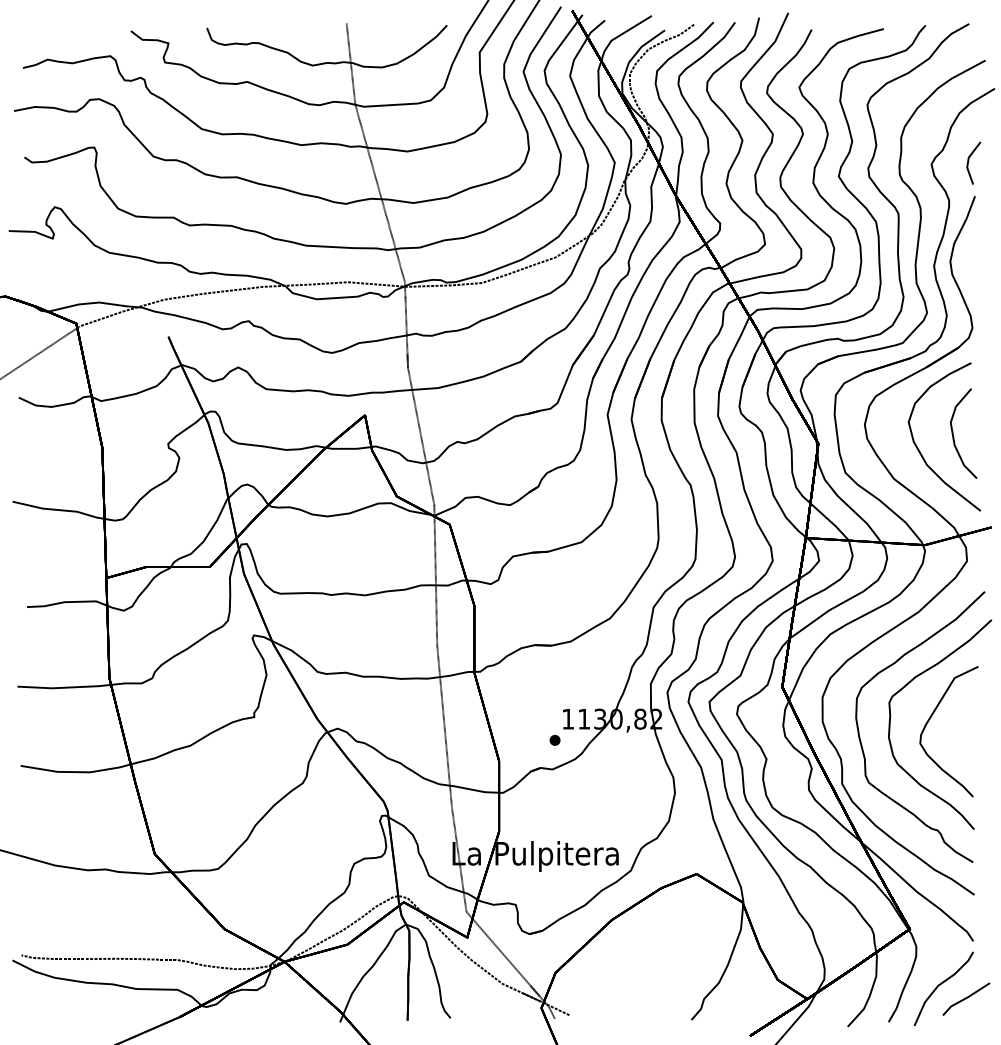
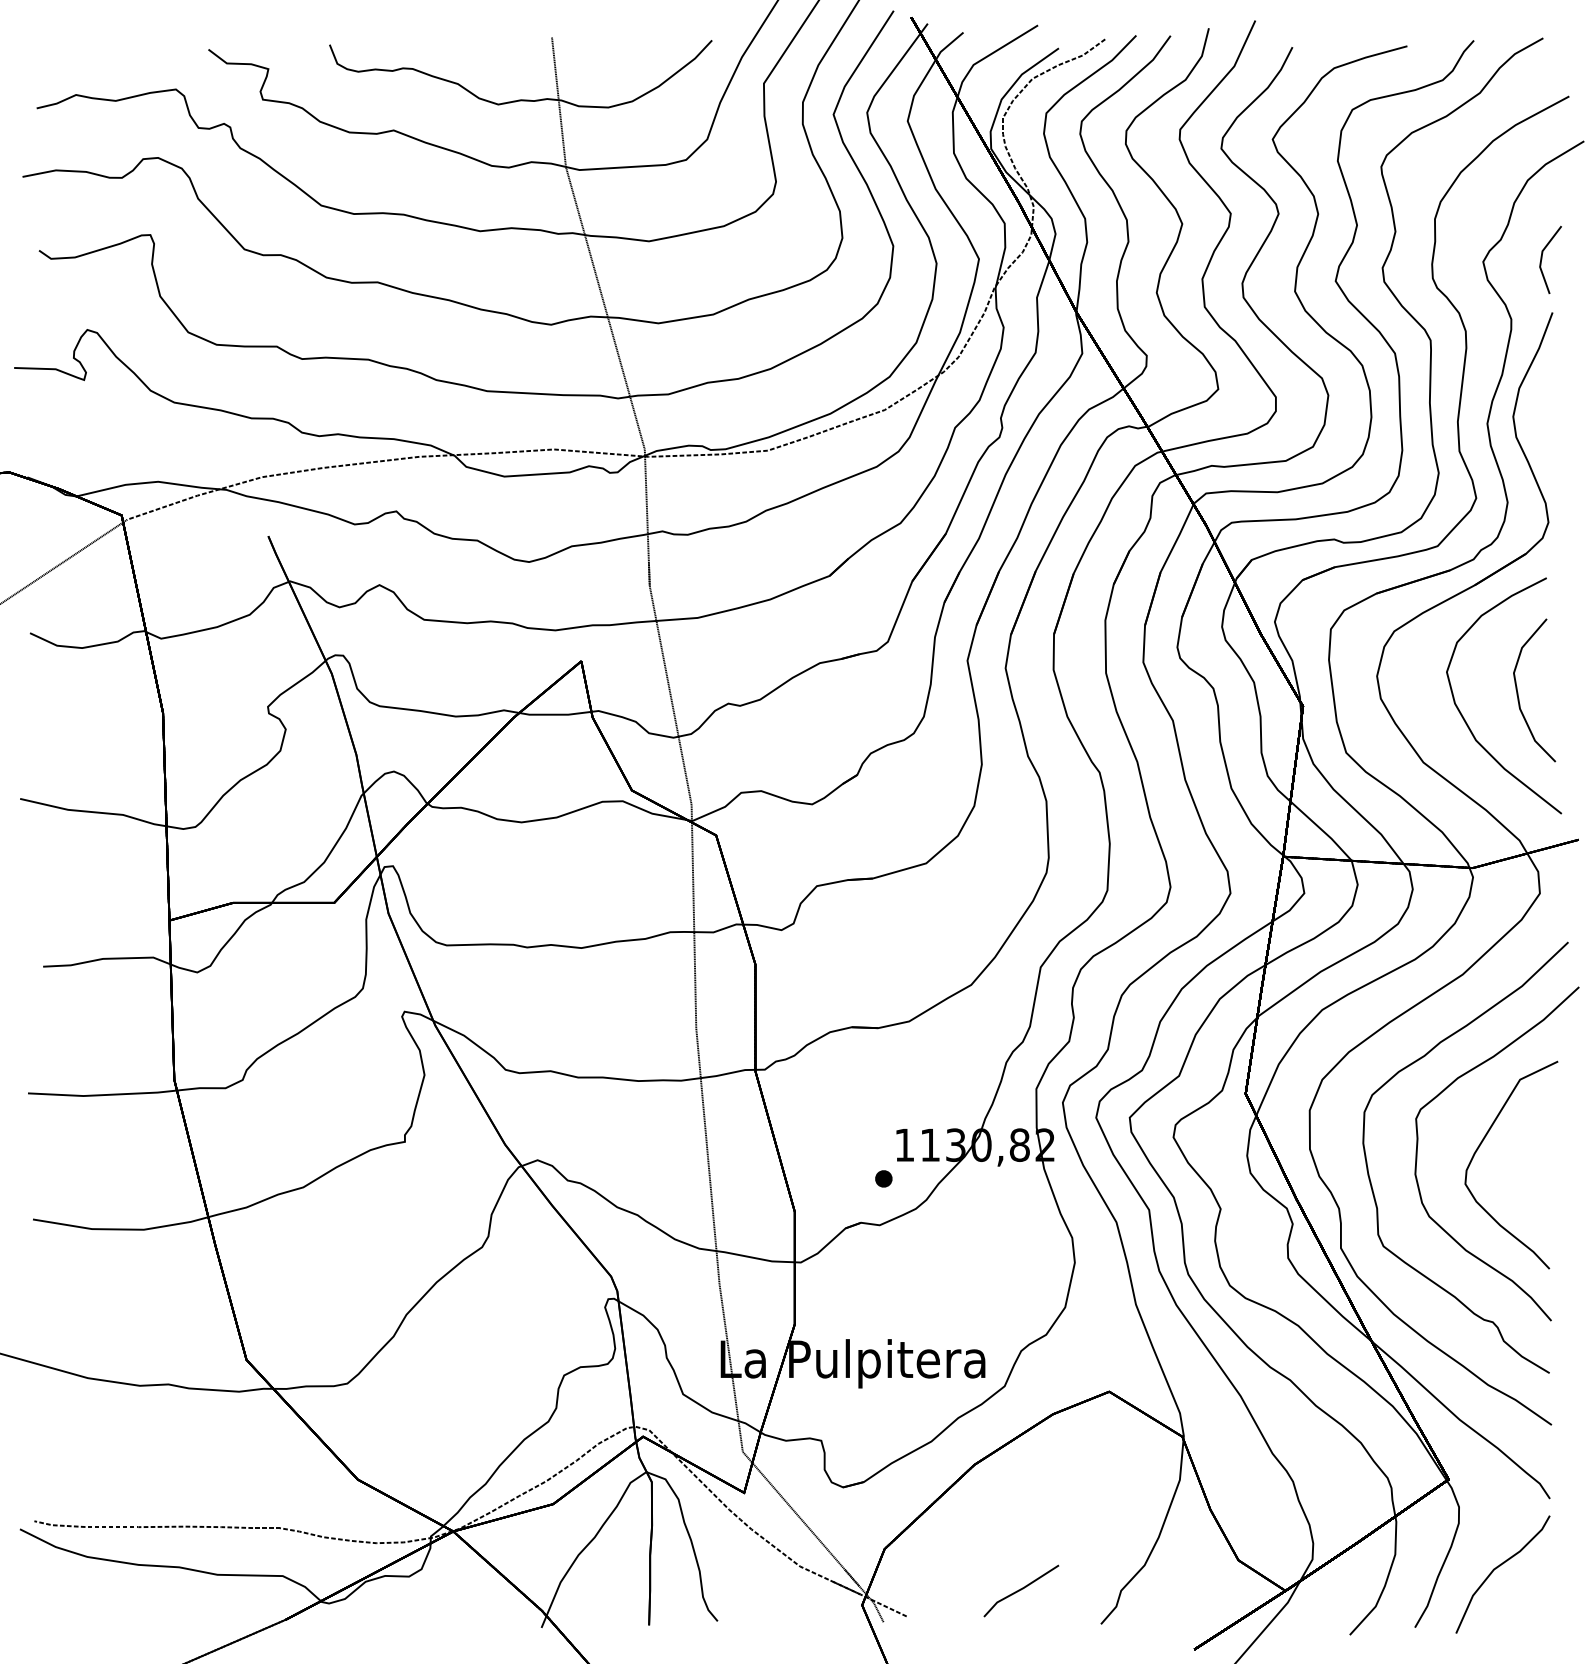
line: (966, 998) -> (1021, 1589), moved

